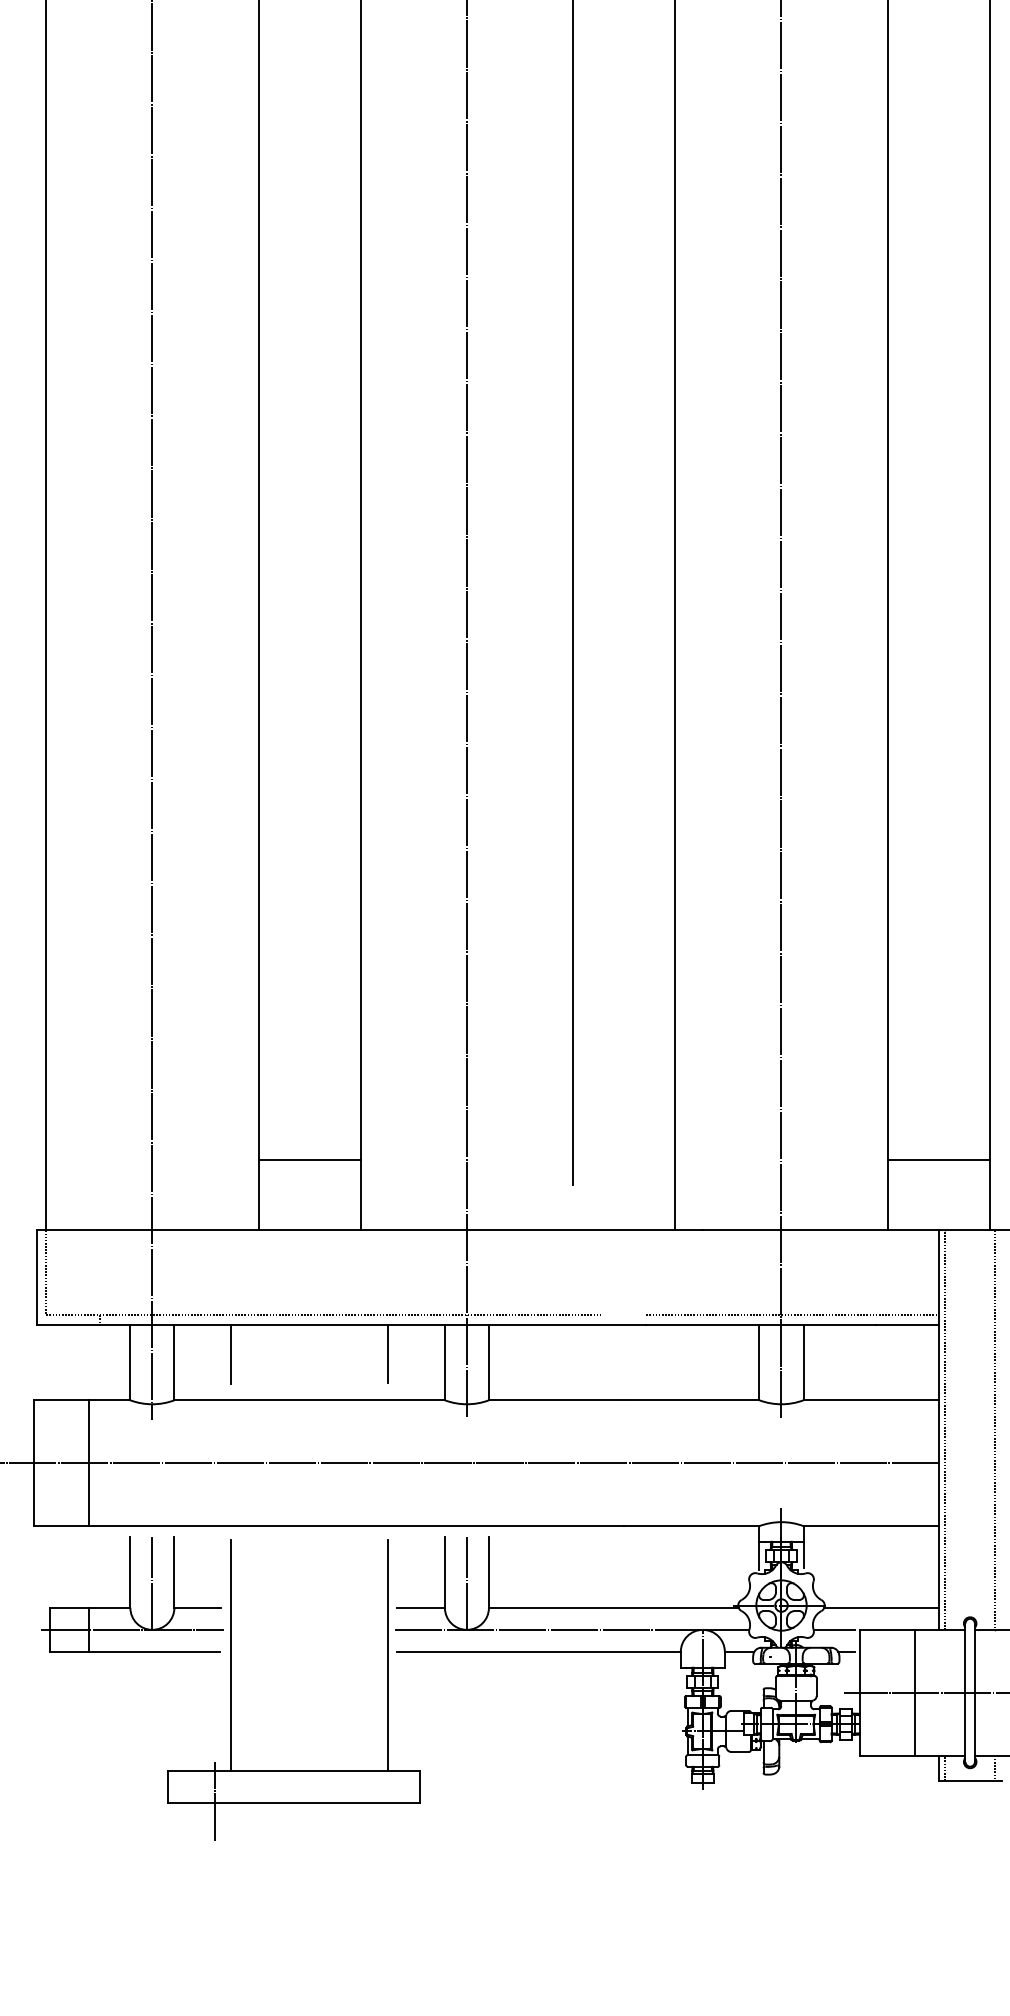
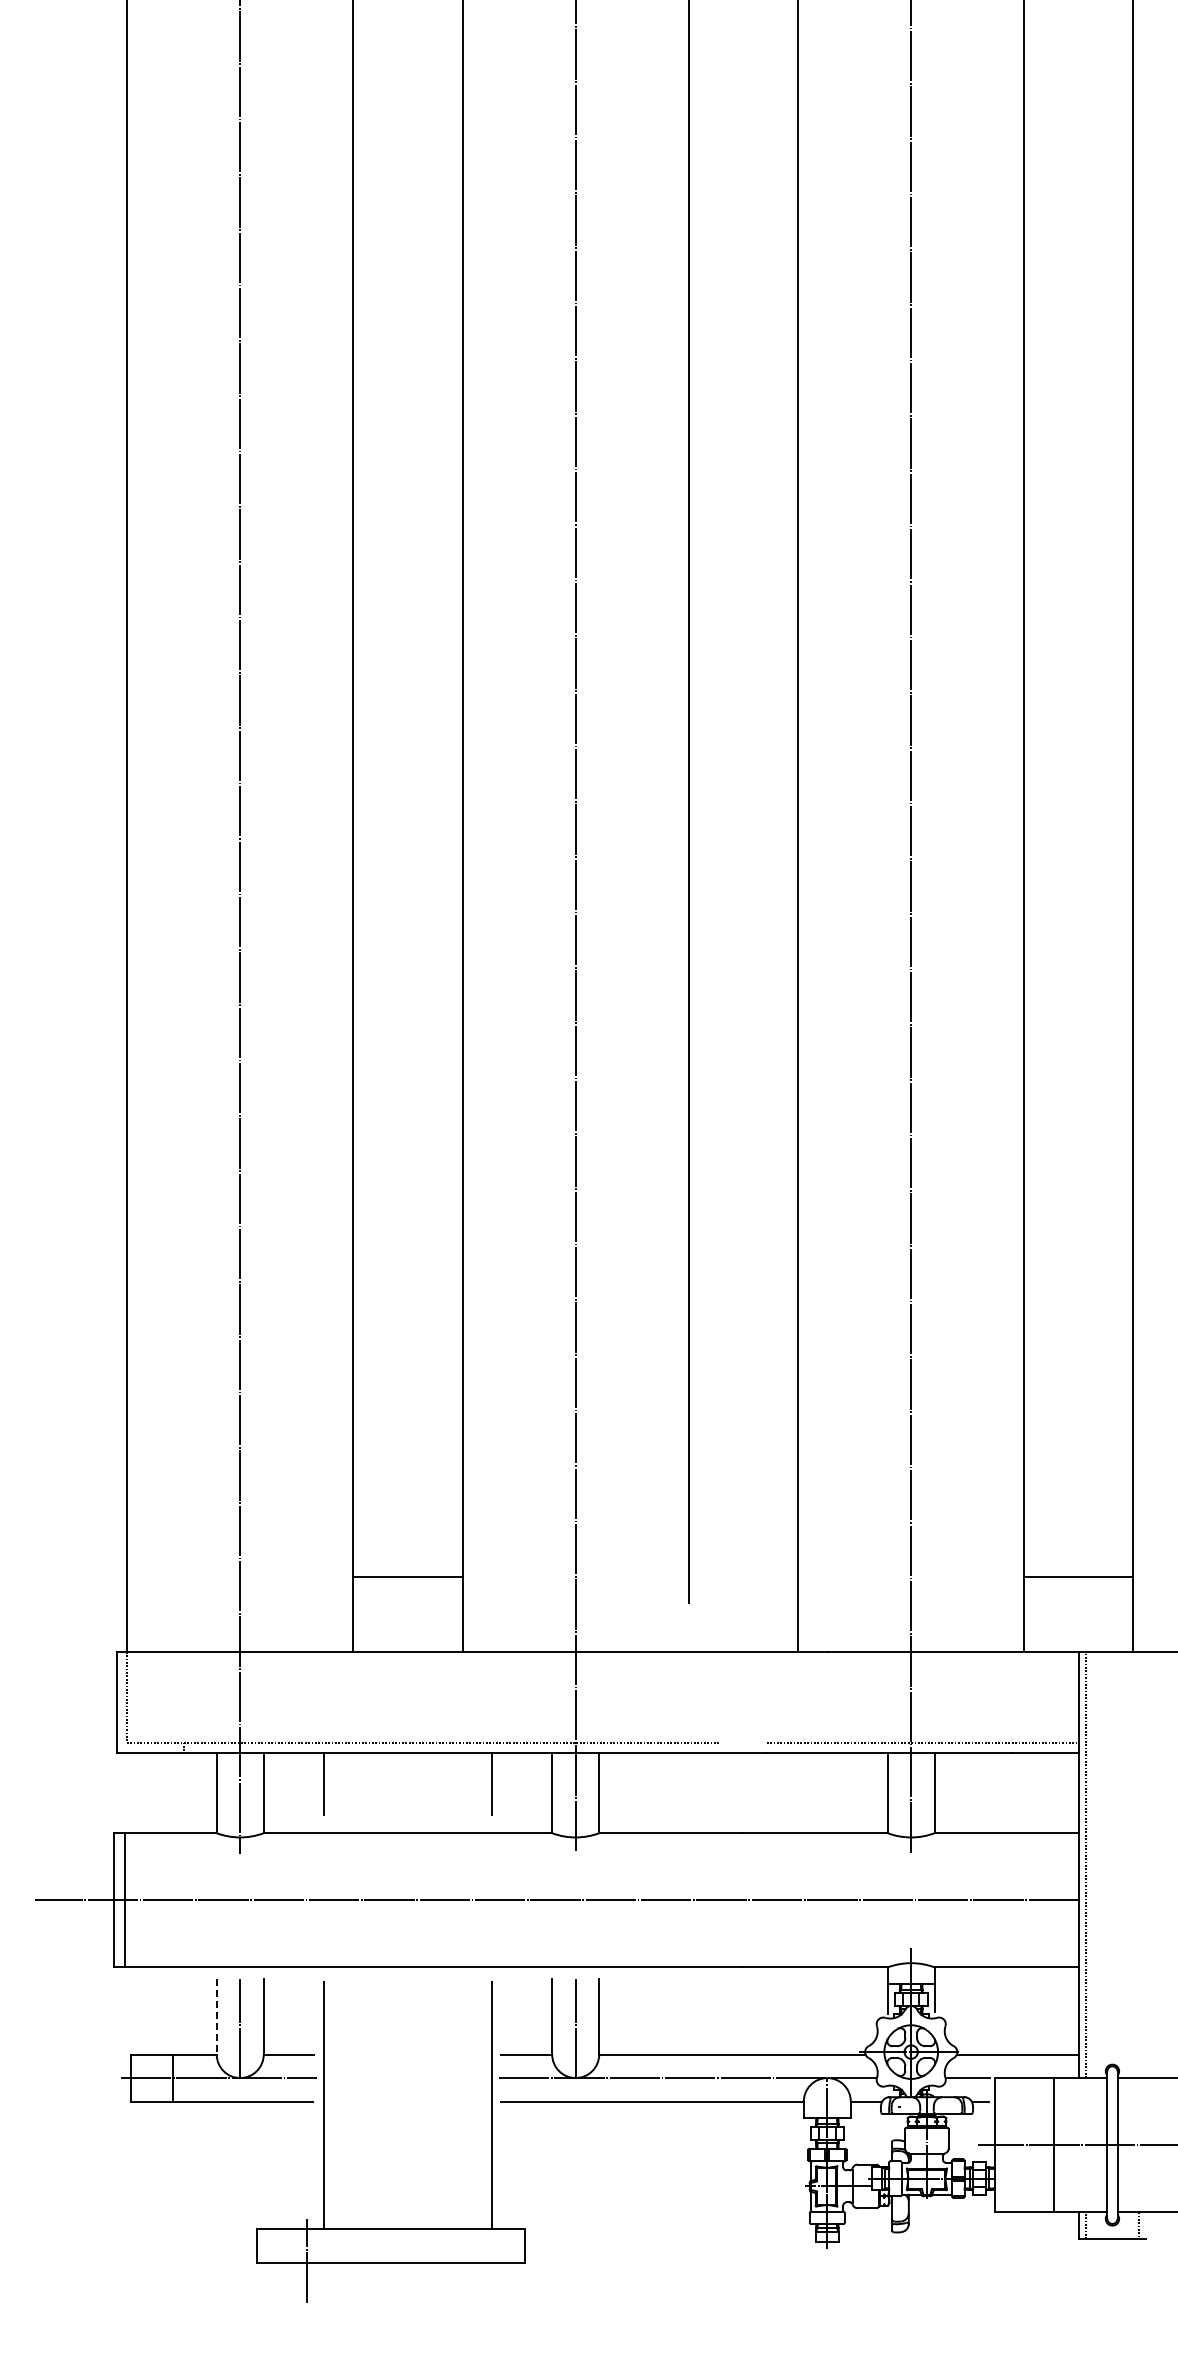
line: (995, 1430) -> (1139, 1865), removed
line: (89, 1463) -> (125, 1900), moved
line: (130, 1572) -> (216, 2016), solid -> dashed

